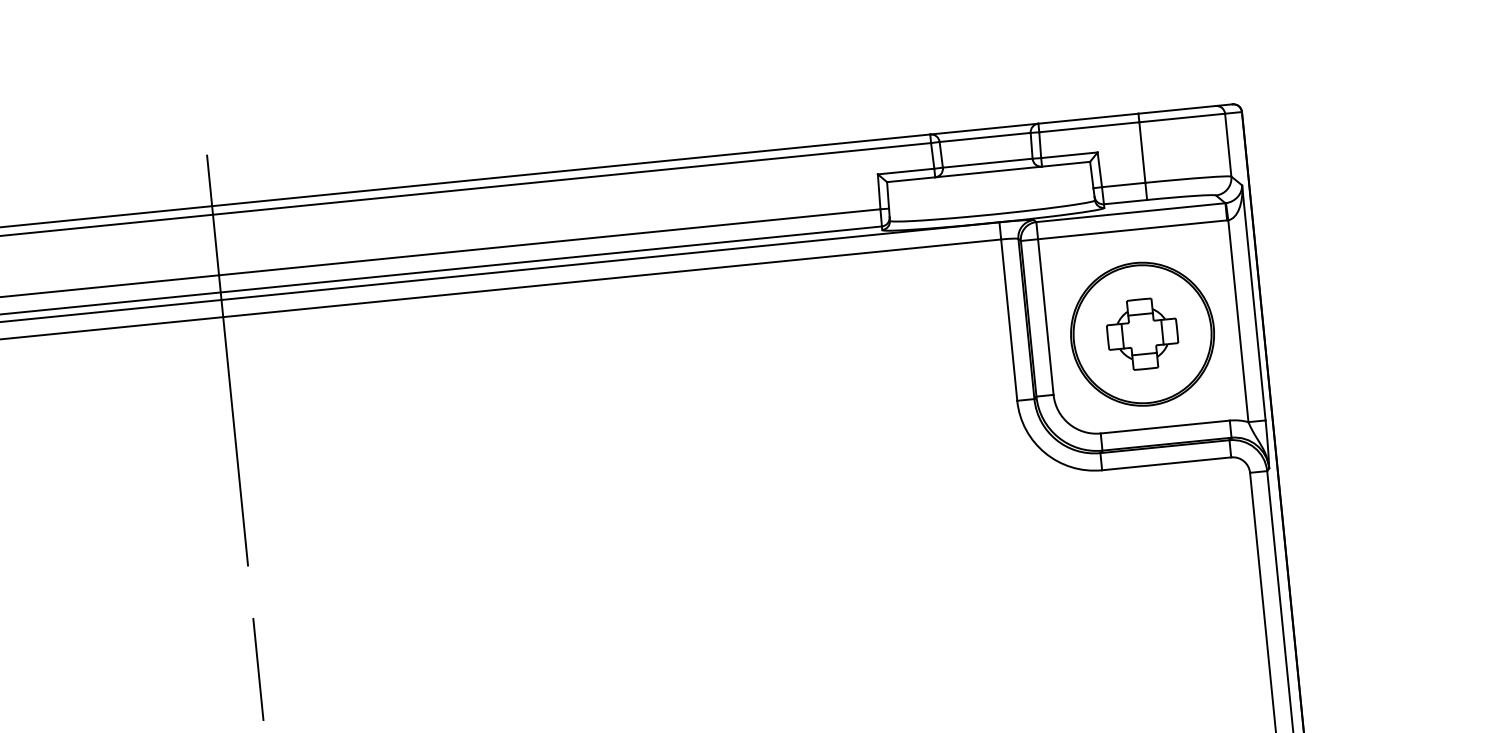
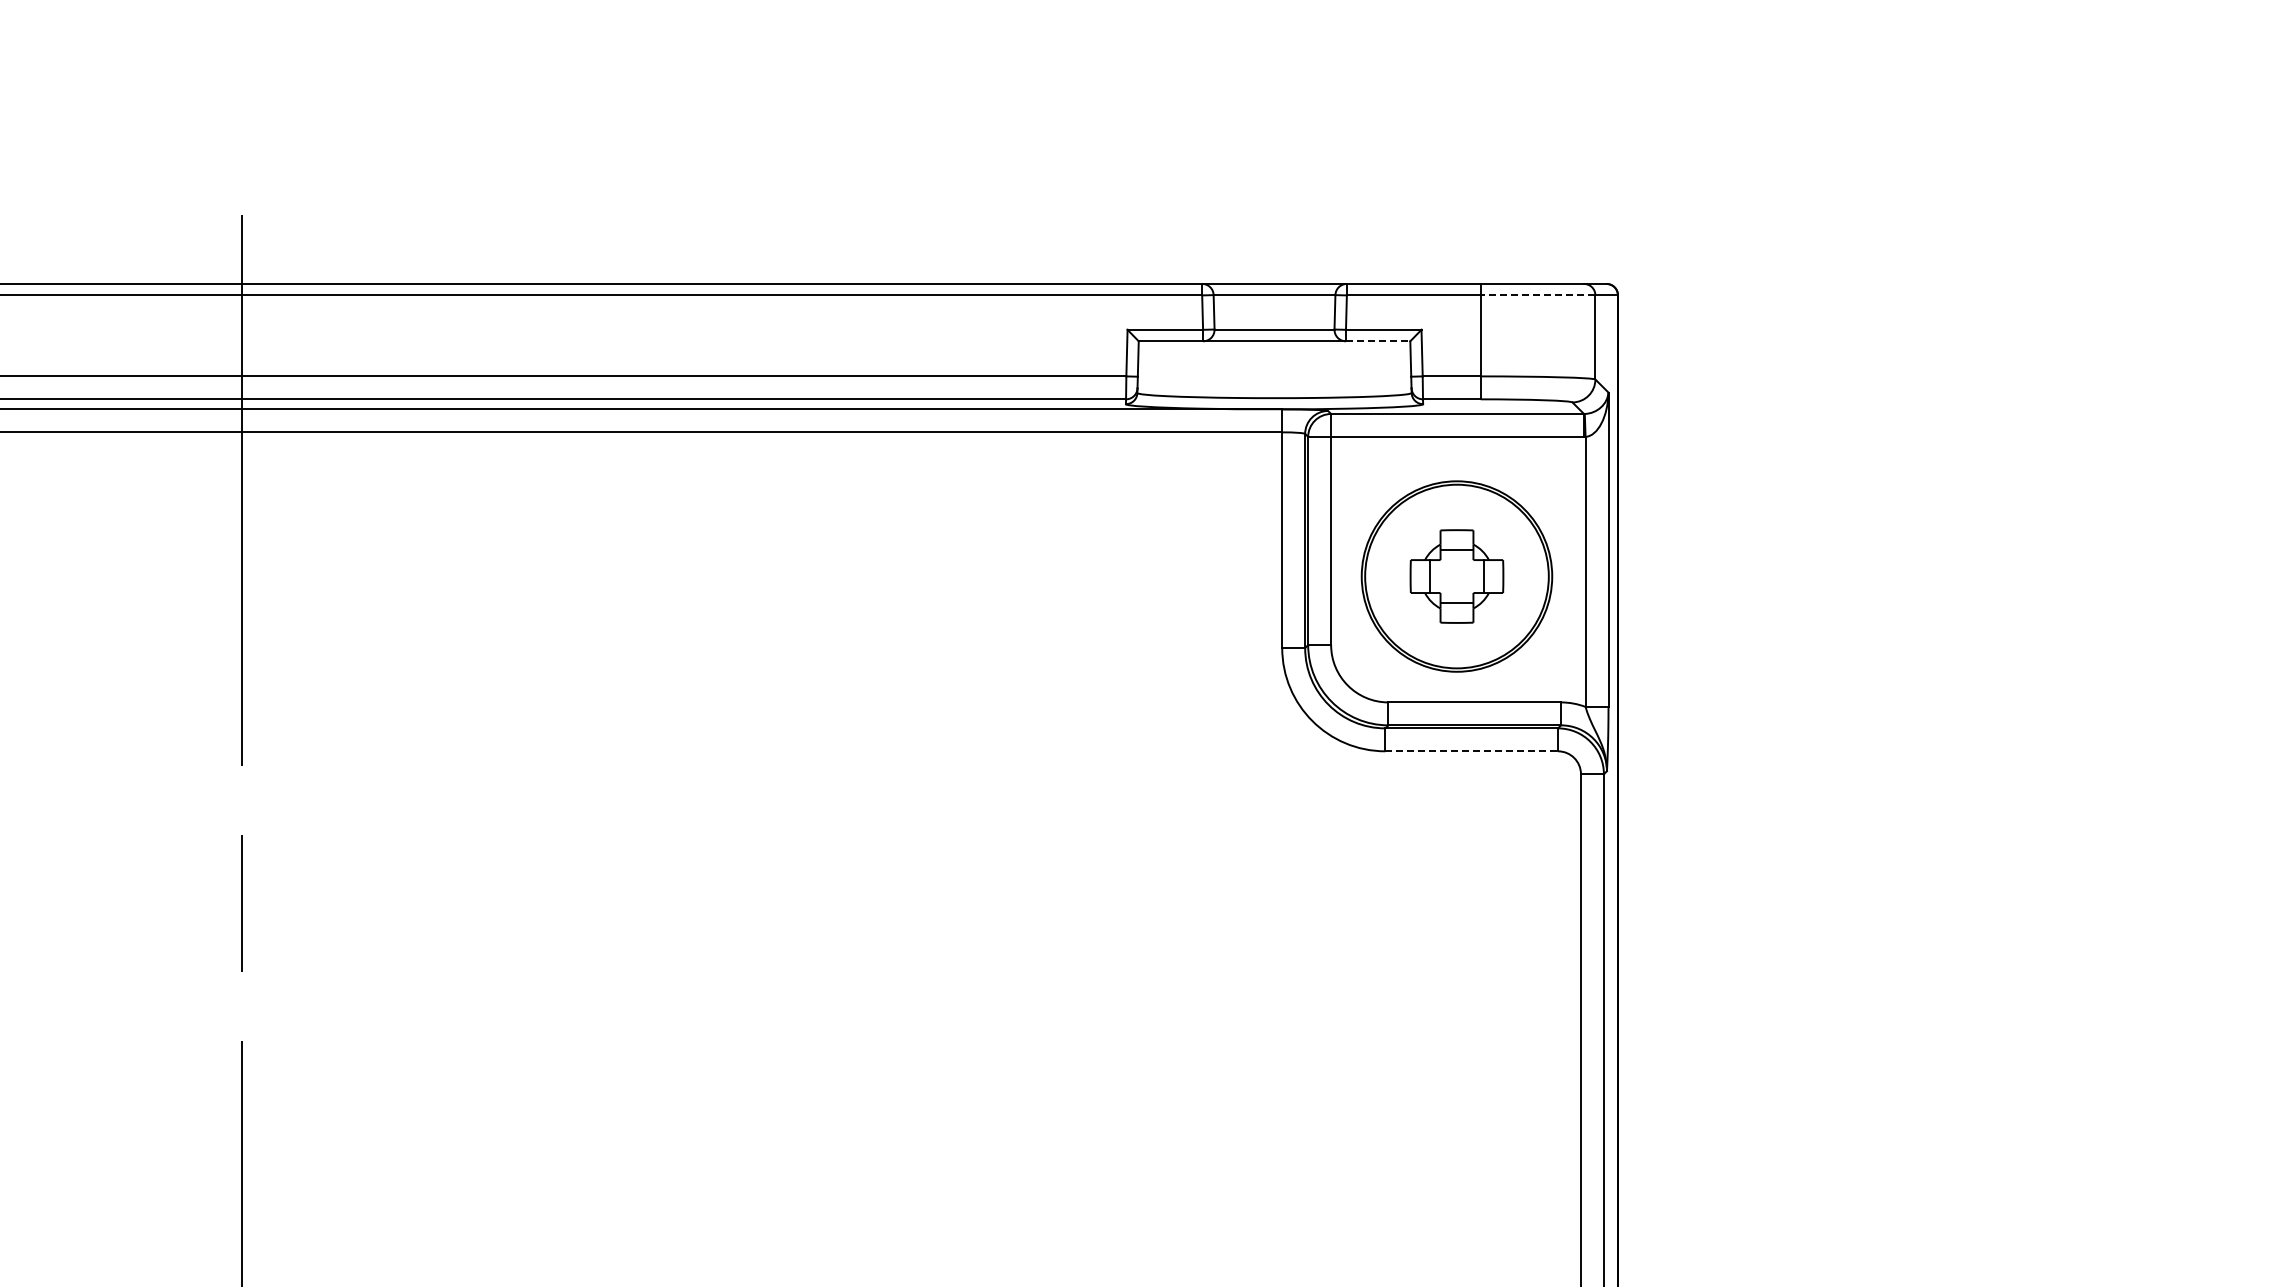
line: (1181, 118) -> (1537, 295), solid -> dashed
line: (1066, 164) -> (1378, 341), solid -> dashed
line: (1167, 463) -> (1472, 751), solid -> dashed

